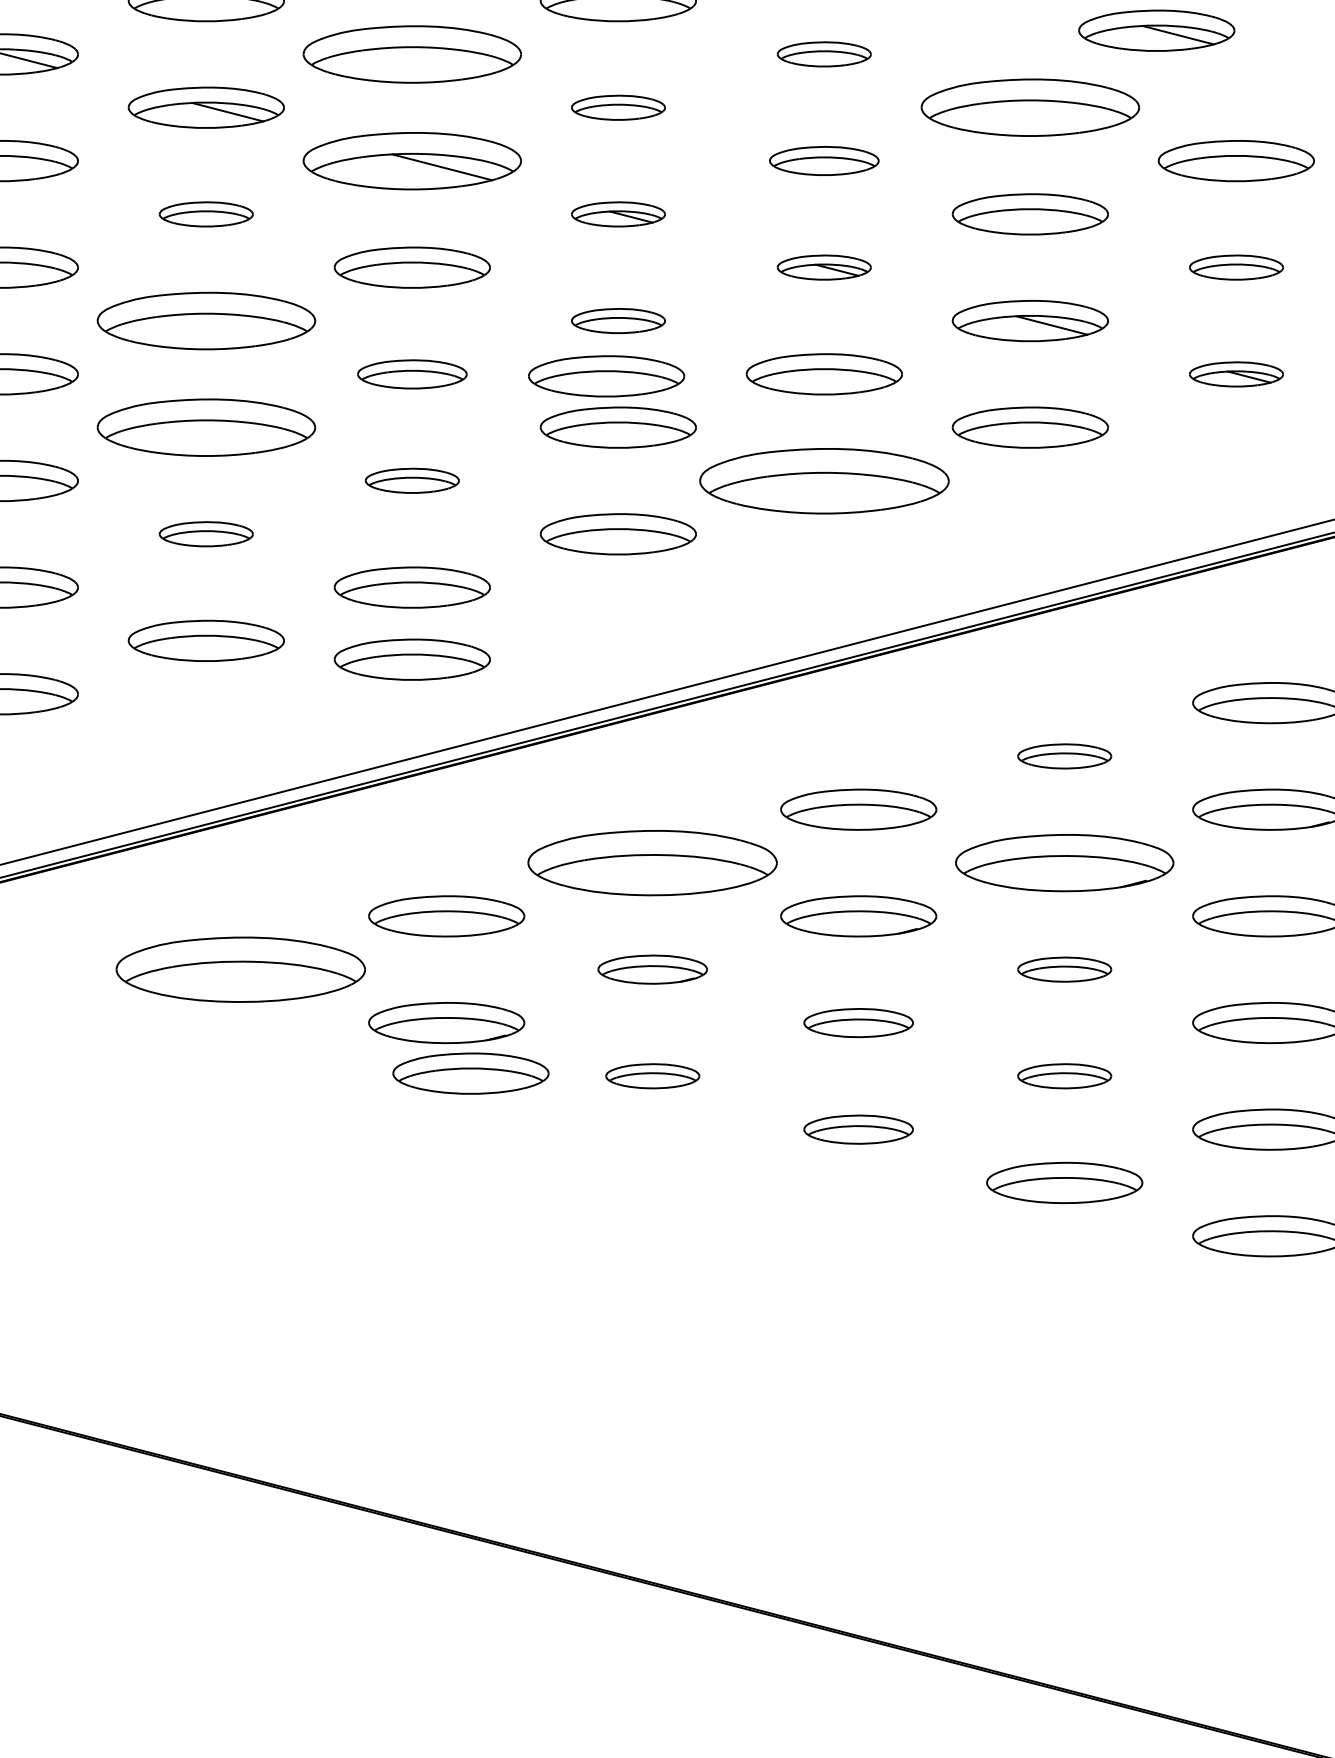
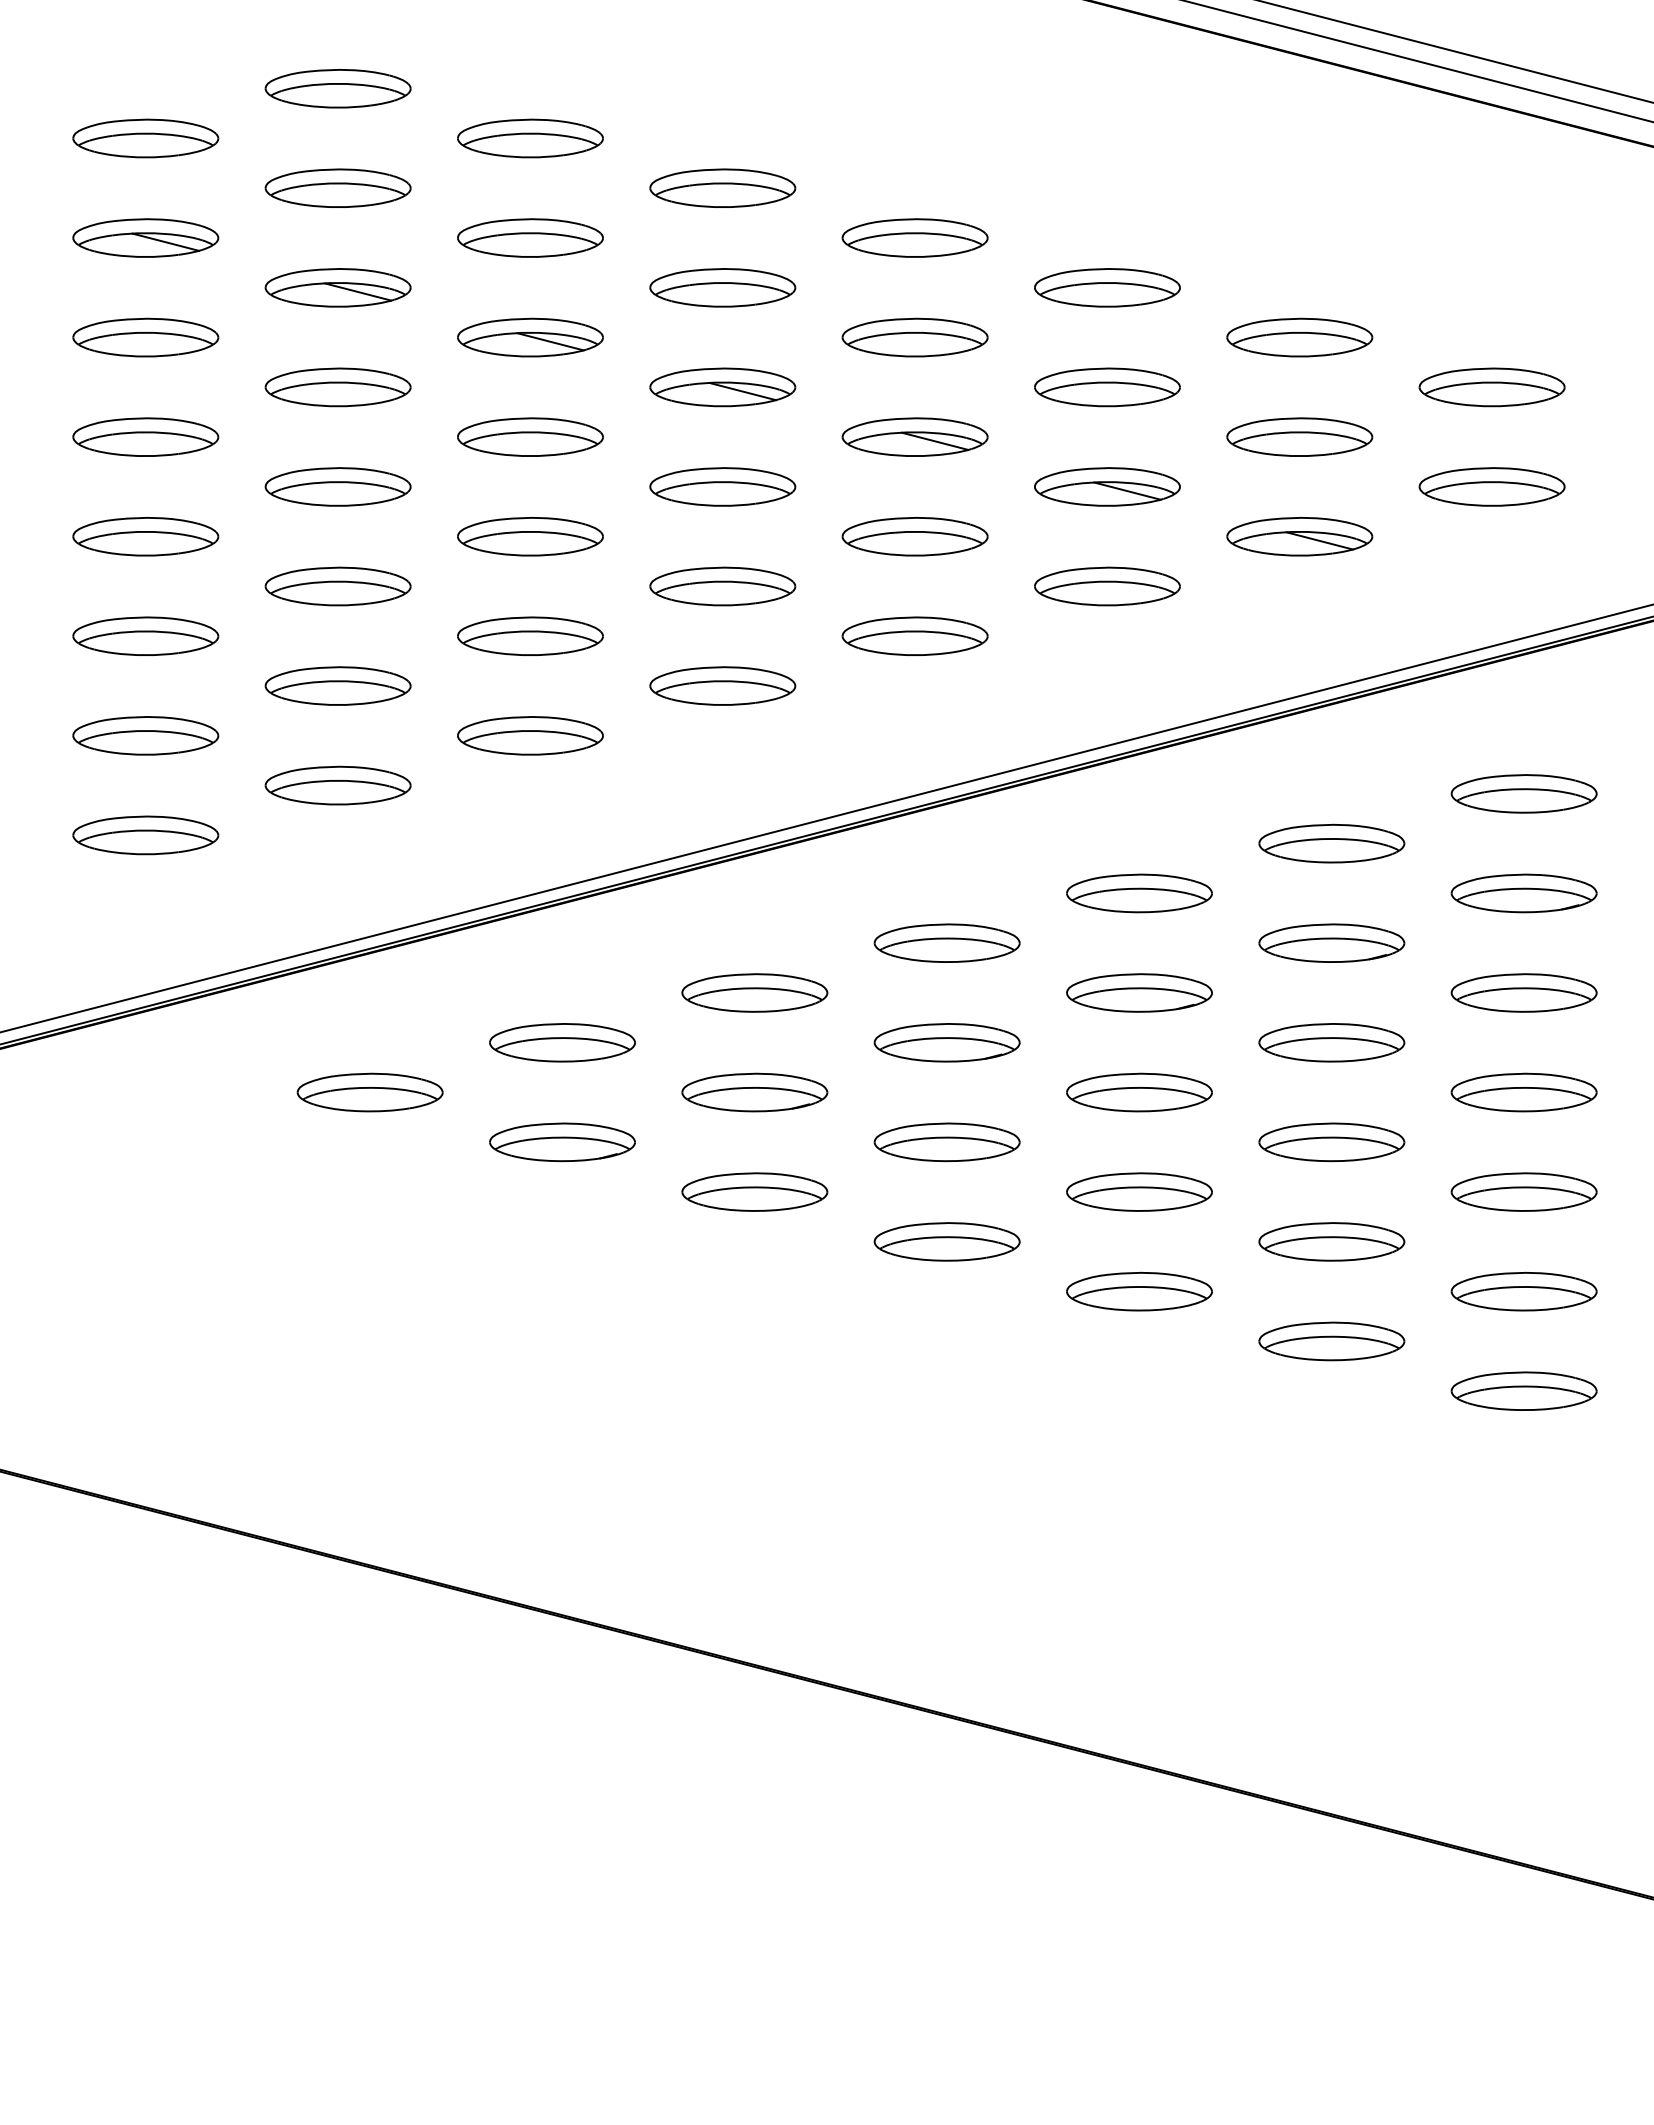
part: (1156, 30) -> (1225, 215), removed
part: (412, 53) -> (530, 237), size x0.71
part: (823, 53) -> (914, 237), size x1.67
part: (618, 107) -> (722, 287), size x1.67
part: (1030, 107) -> (1107, 287), size x0.71
part: (412, 160) -> (530, 337), size x0.71
part: (823, 160) -> (914, 337), size x1.43
part: (205, 214) -> (337, 387), size x1.67
part: (618, 214) -> (722, 387), size x1.67
part: (823, 266) -> (914, 436), size x1.67
part: (1236, 266) -> (1299, 436), size x1.67
part: (205, 320) -> (337, 486), size x0.71
part: (618, 320) -> (722, 486), size x1.67
part: (412, 374) -> (530, 536), size x1.43
part: (1236, 374) -> (1299, 536), size x1.67
part: (606, 376) -> (711, 538), removed
part: (205, 427) -> (337, 586), size x0.71
part: (412, 480) -> (530, 635), size x1.67
part: (823, 480) -> (914, 635), size x0.62
part: (205, 533) -> (337, 685), size x1.67
part: (412, 658) -> (530, 802), removed
part: (1064, 756) -> (1139, 893), size x1.67
part: (652, 862) -> (754, 992), size x0.62
part: (1064, 862) -> (1139, 992), size x0.71
part: (239, 969) -> (369, 1092), size x0.62
part: (652, 969) -> (754, 1092), size x1.43
part: (1064, 969) -> (1139, 1092), size x1.67
part: (857, 1023) -> (946, 1142), size x1.43
part: (470, 1073) -> (584, 1189), removed
part: (652, 1075) -> (754, 1191), size x1.67
part: (1064, 1075) -> (1139, 1191), size x1.67
part: (857, 1129) -> (946, 1241), size x1.43

